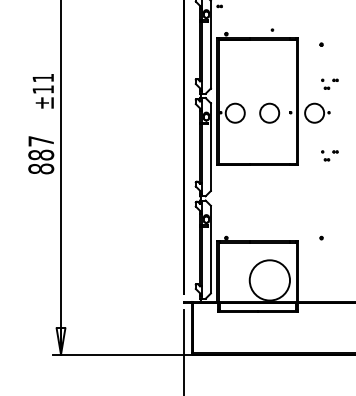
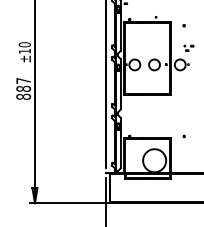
text: (42, 77) -> (24, 44), ±11 -> ±10
part: (328, 154) -> (188, 88), removed

